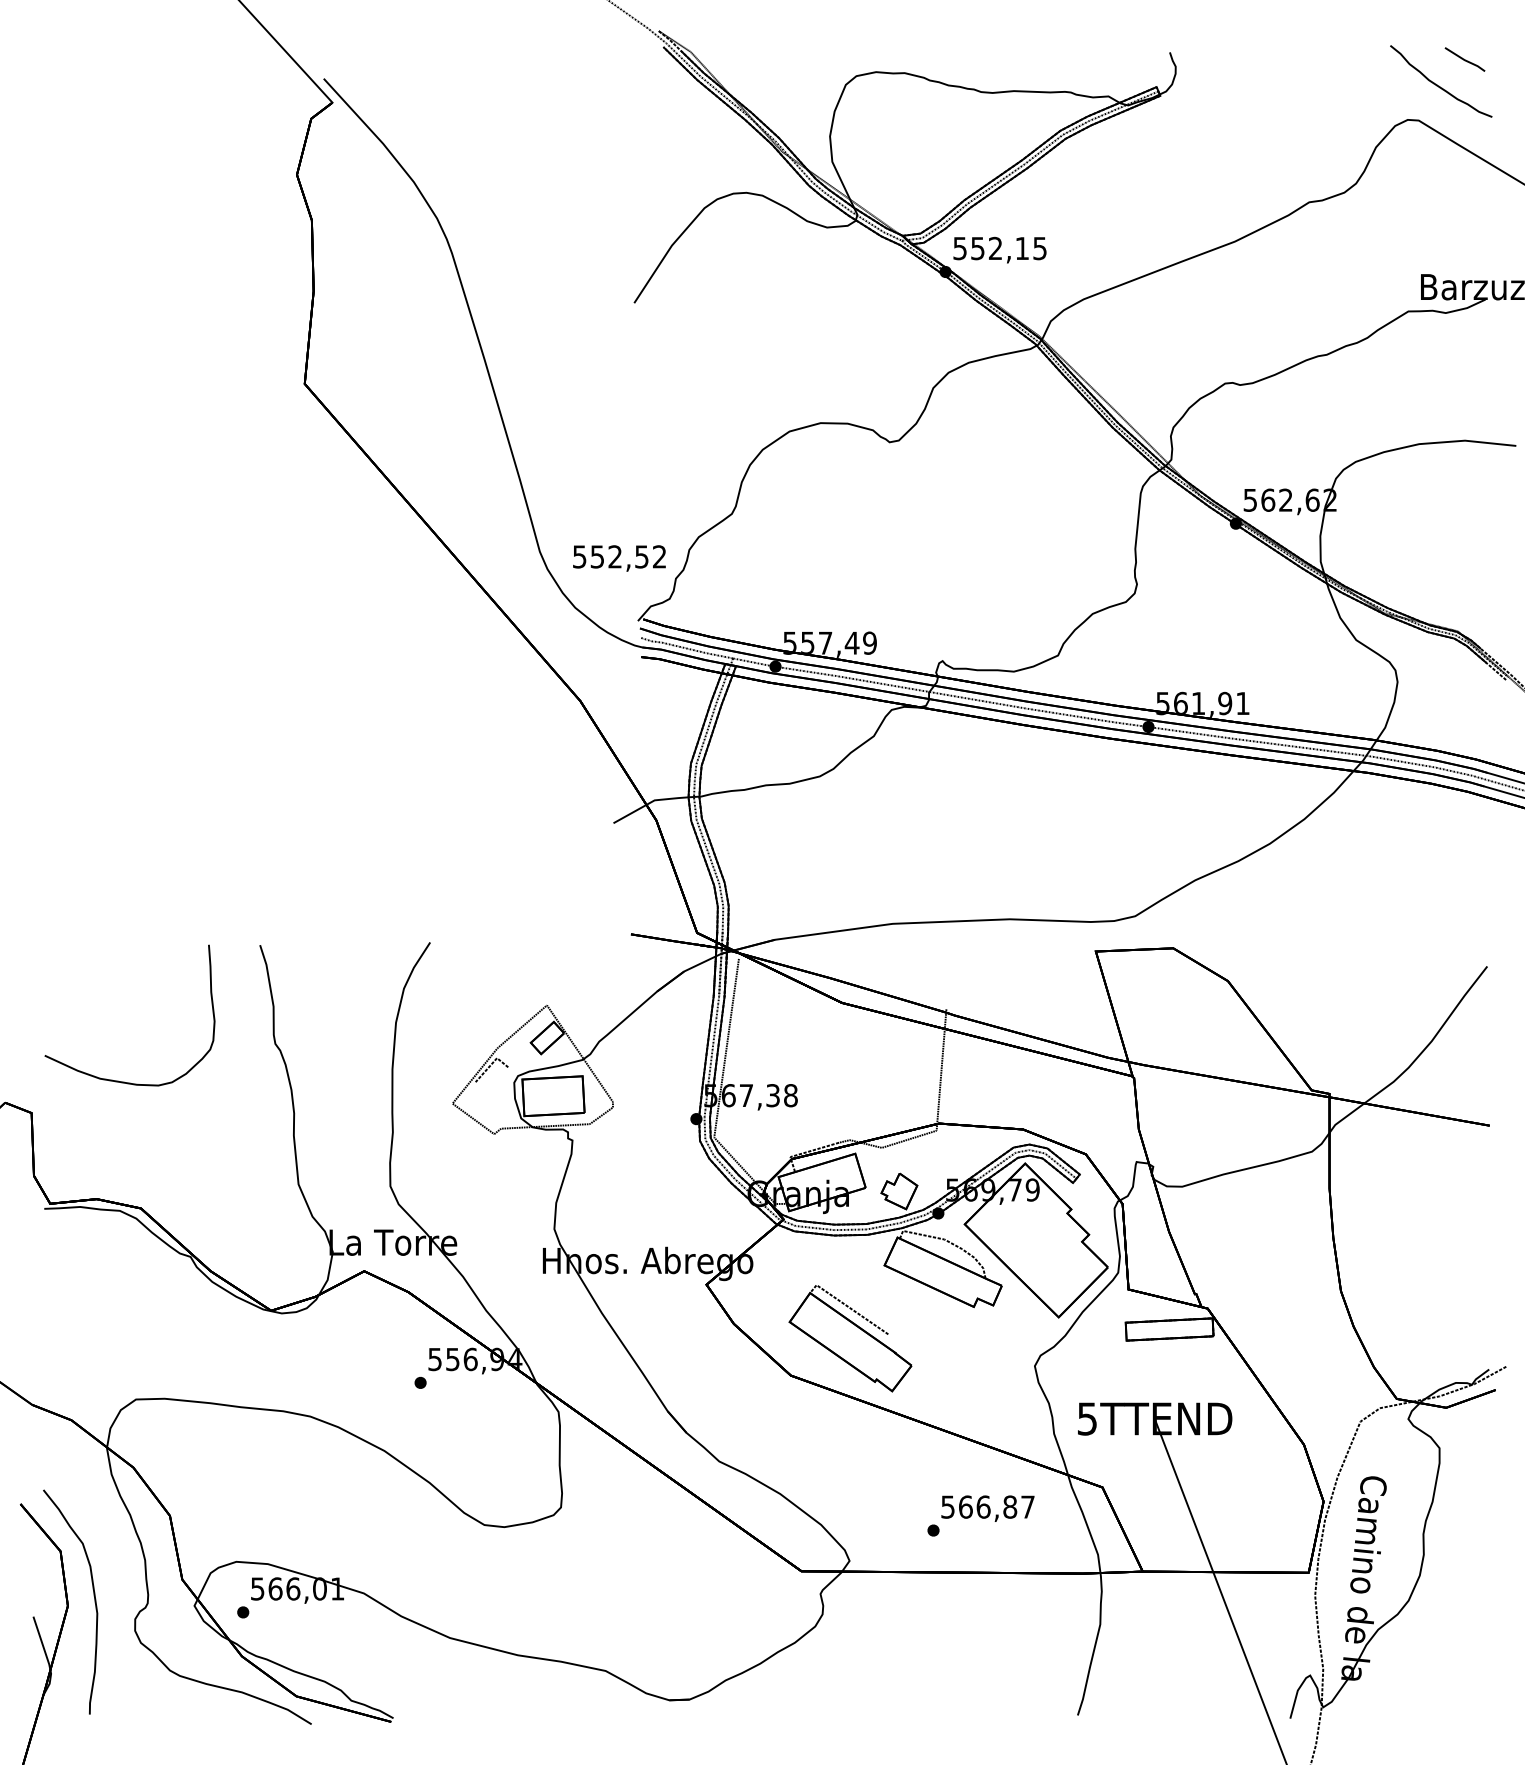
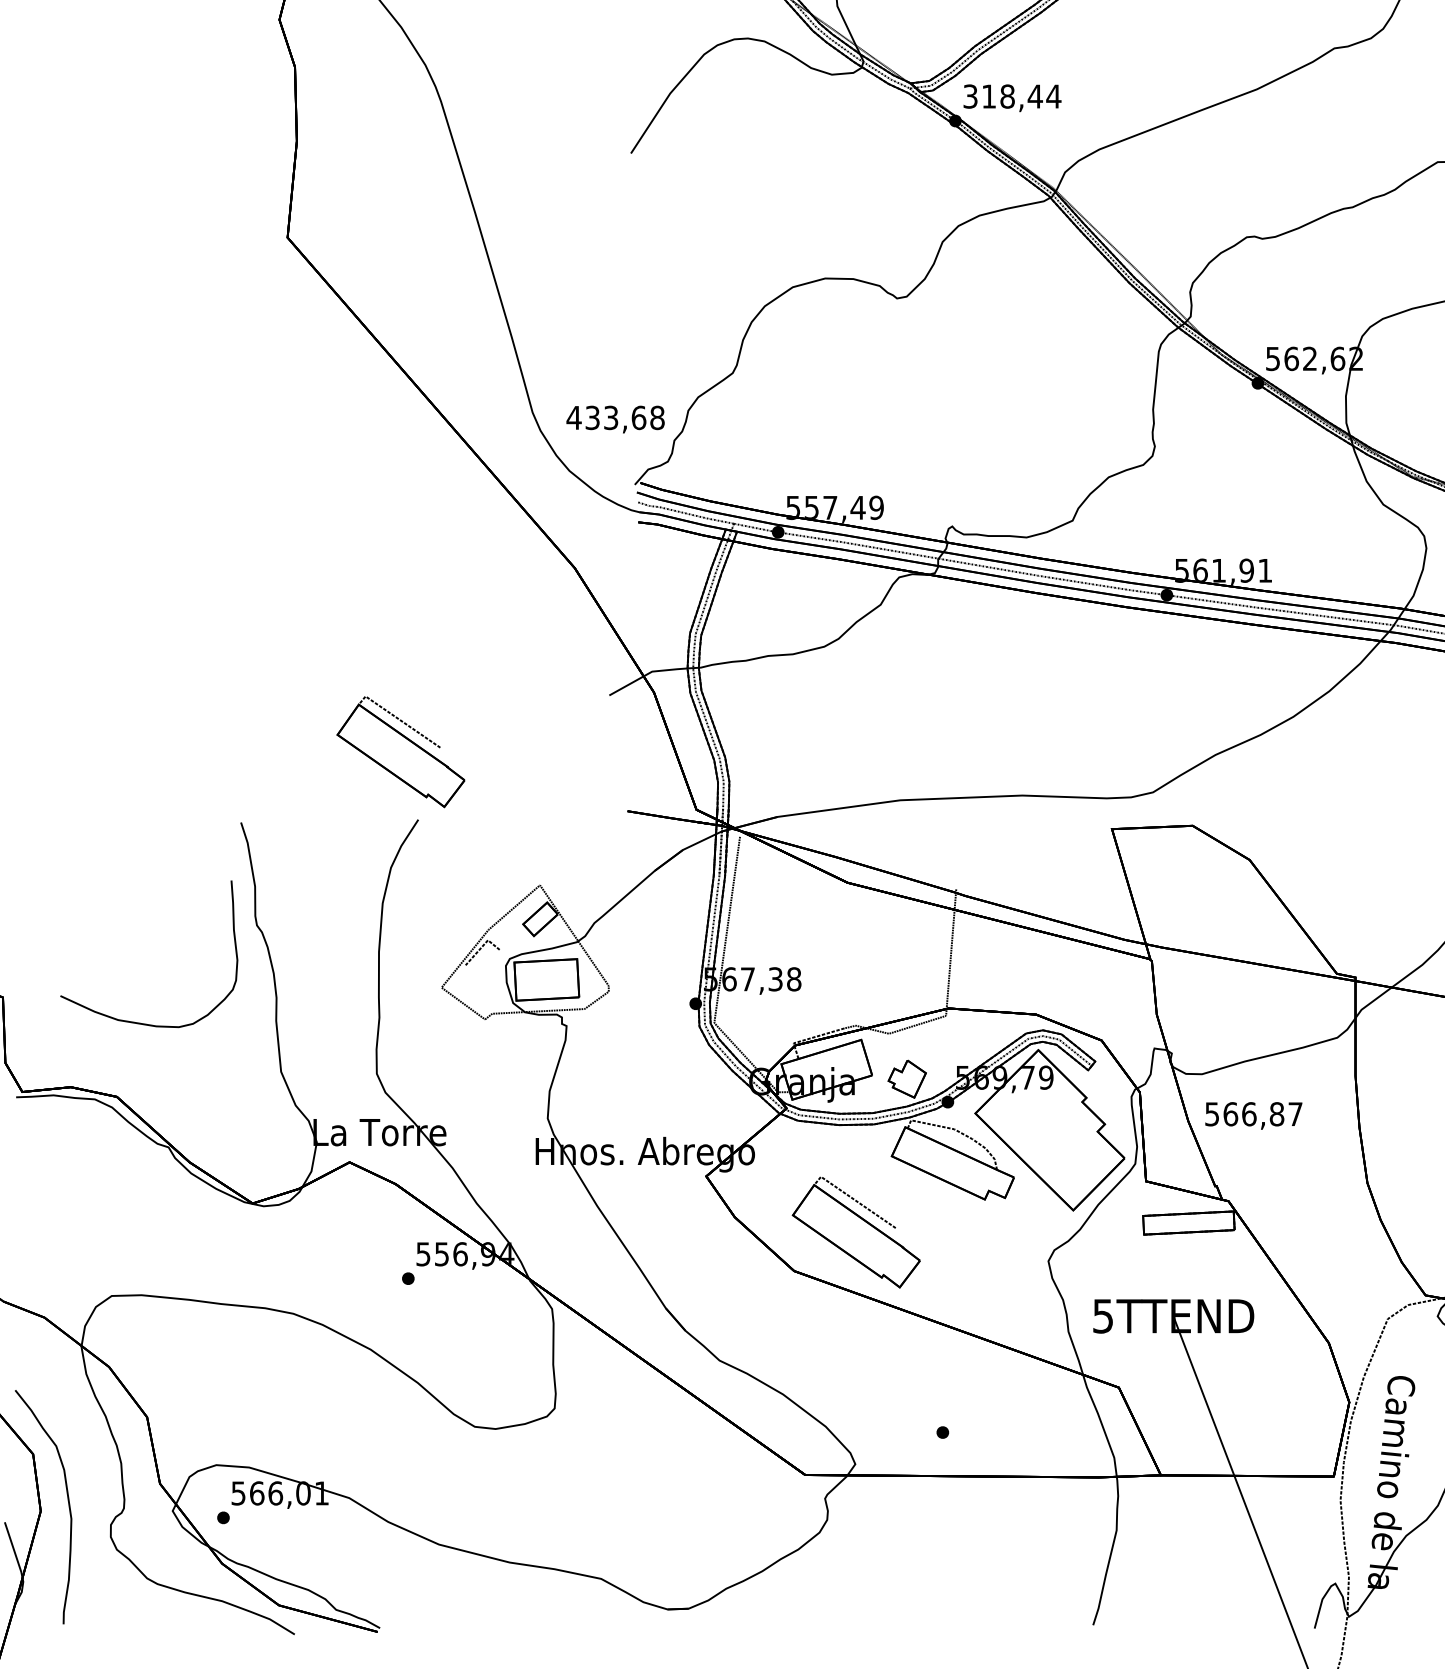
text: (1000, 248) -> (1012, 96), 552,15 -> 318,44
text: (619, 556) -> (615, 417), 552,52 -> 433,68
part: (413, 877) -> (400, 752), added
curve: (118, 1080) -> (137, 1021), moved
text: (987, 1508) -> (1253, 1115), moved

